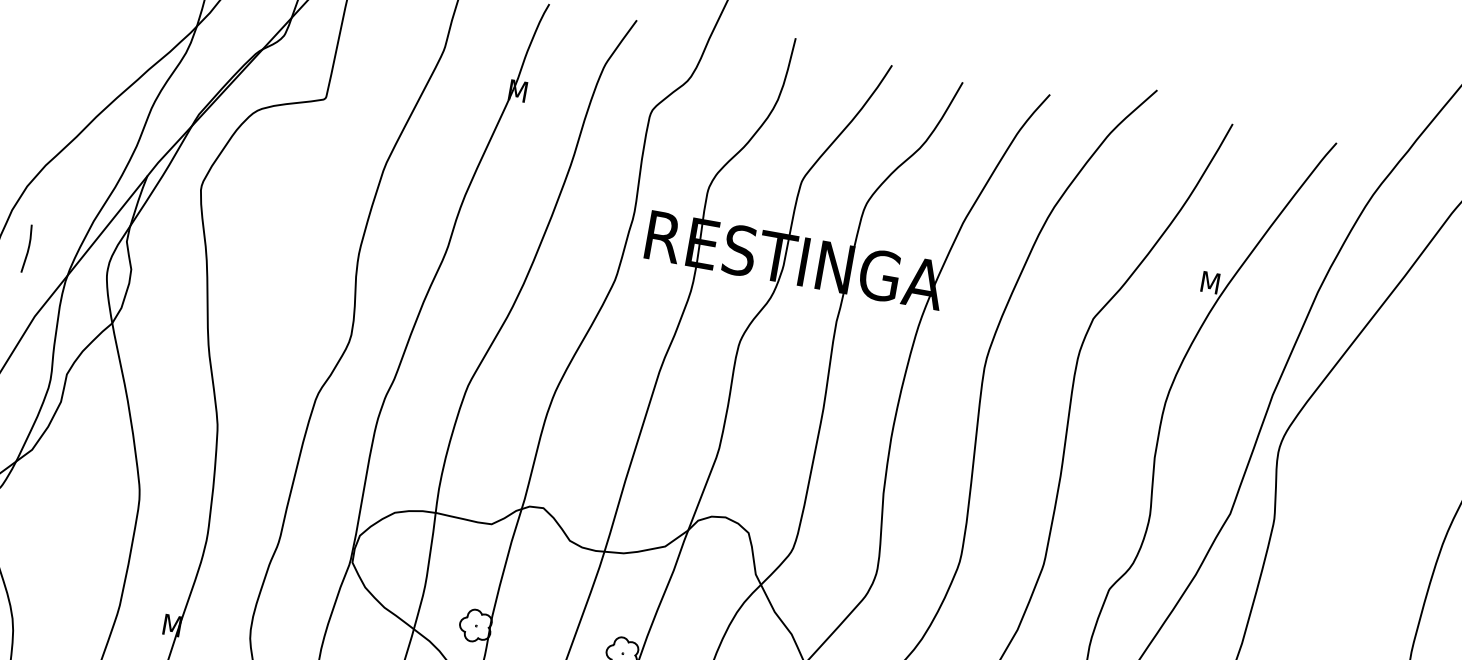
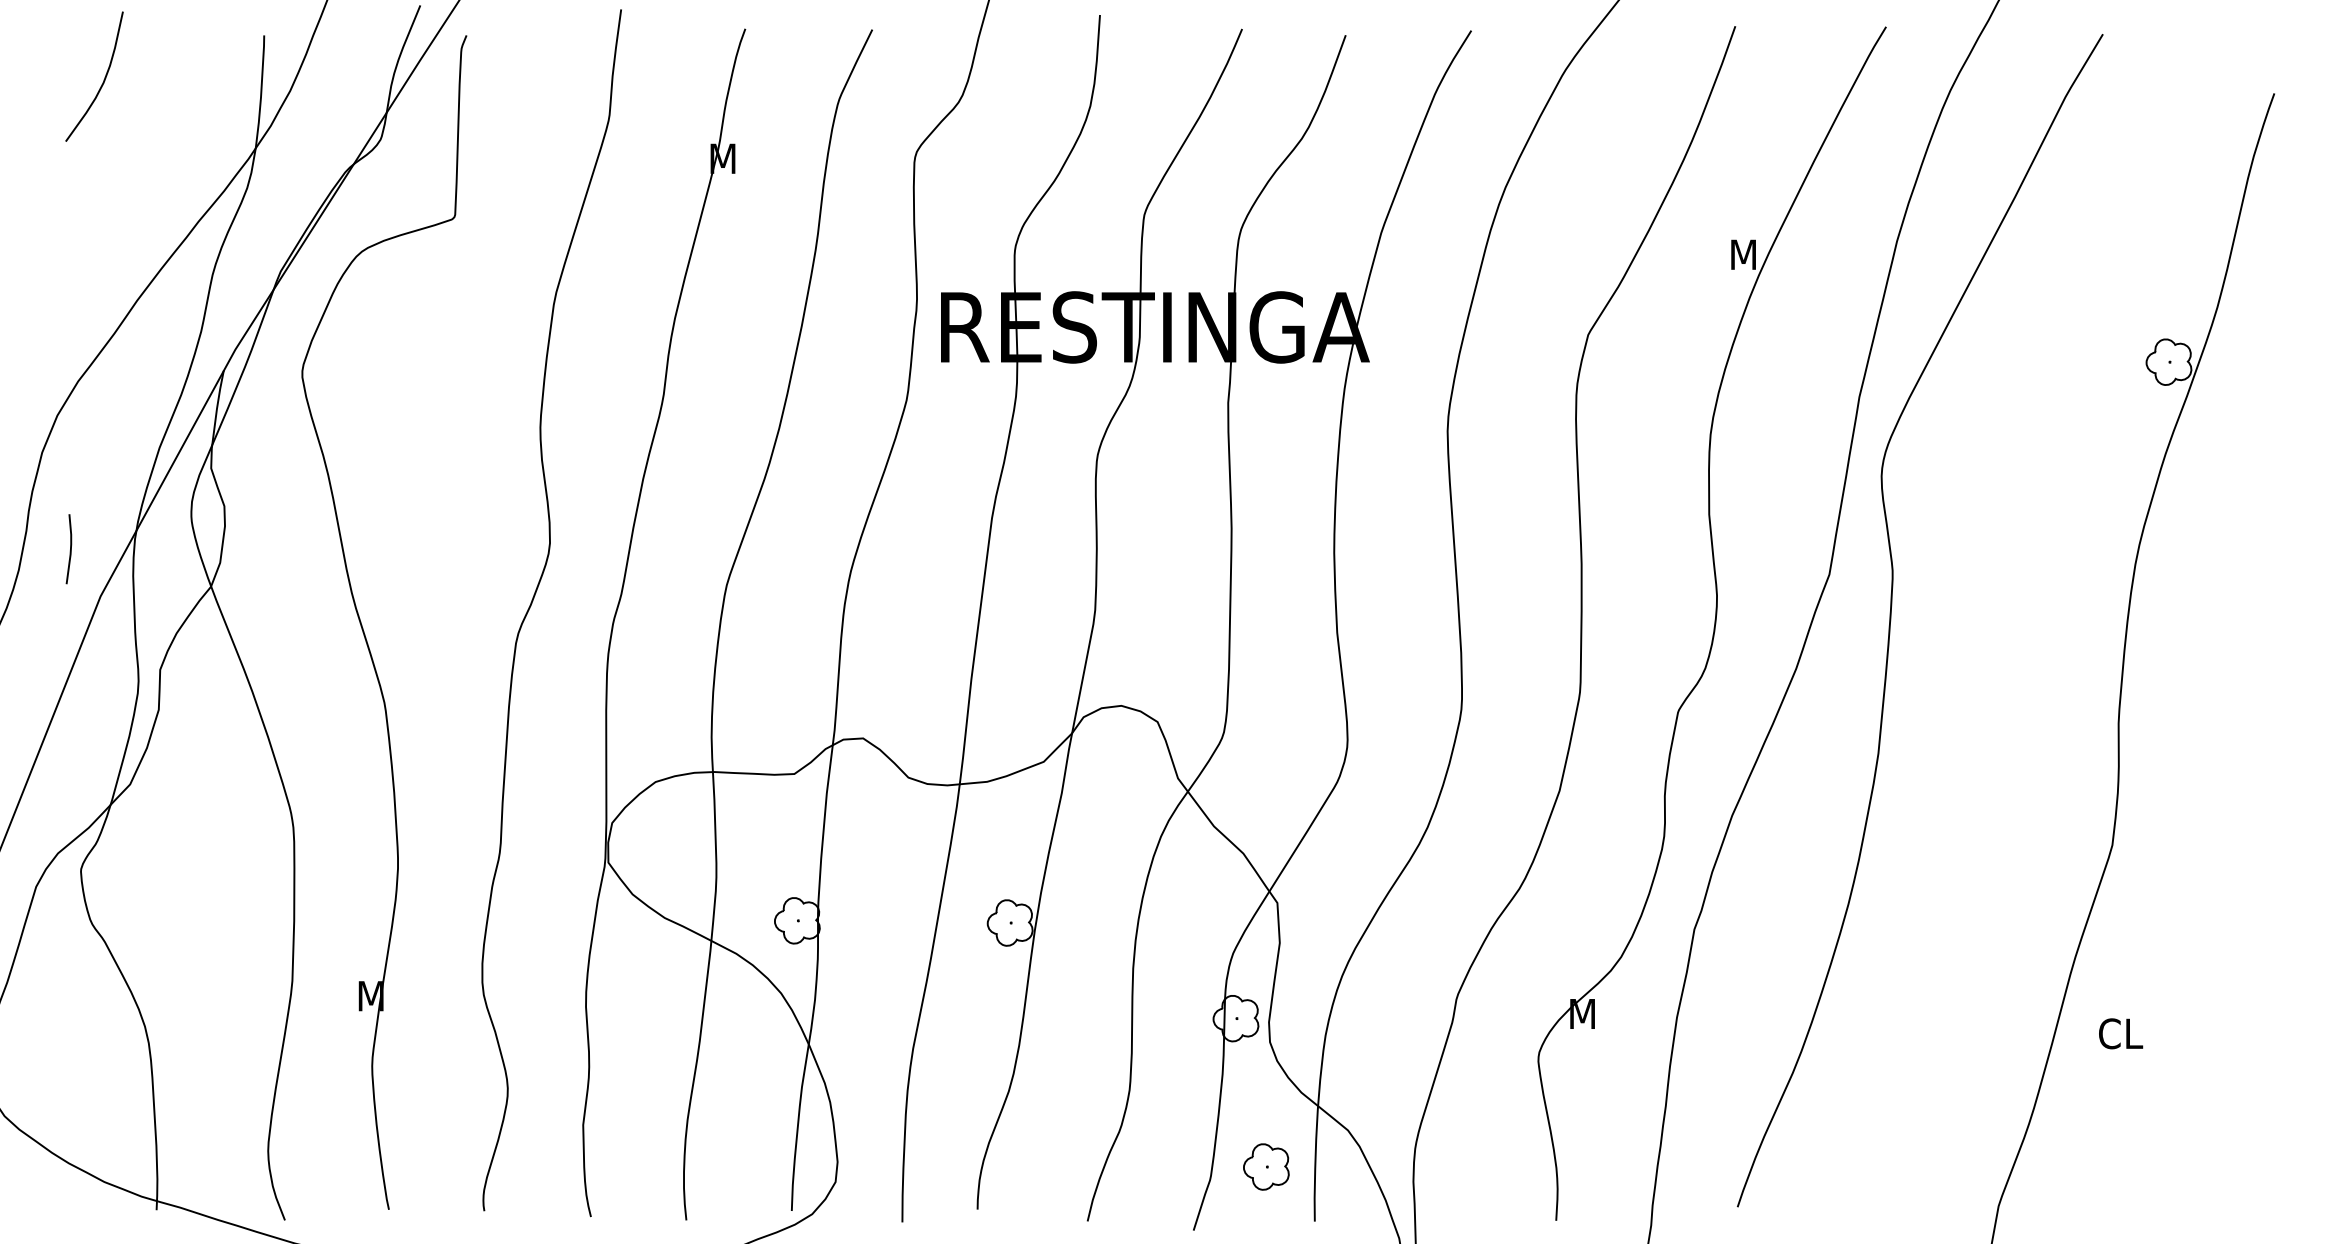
line: (28, 249) -> (70, 549), moved

